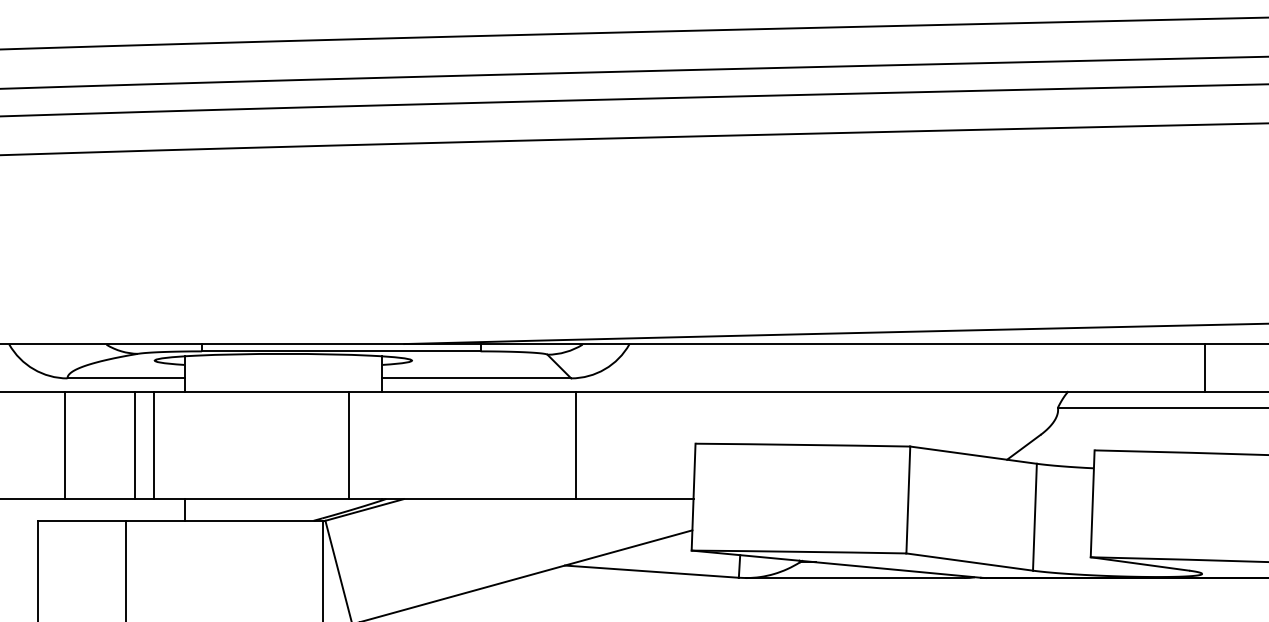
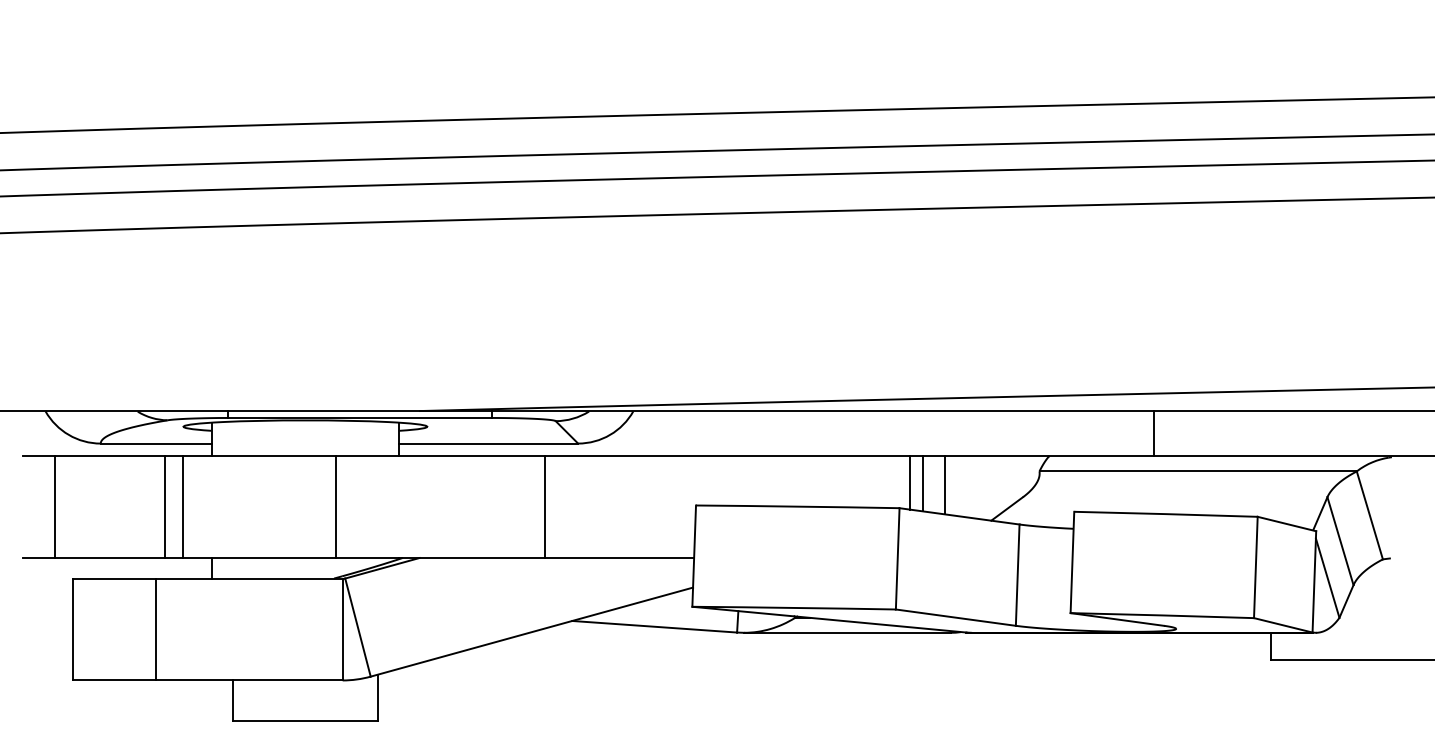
line: (1205, 367) -> (1154, 433), moved
line: (921, 419) -> (910, 482), added
line: (935, 420) -> (923, 483), added
line: (957, 422) -> (944, 485), added
line: (65, 445) -> (54, 507), moved
line: (348, 445) -> (336, 507), moved
line: (575, 445) -> (544, 507), moved

